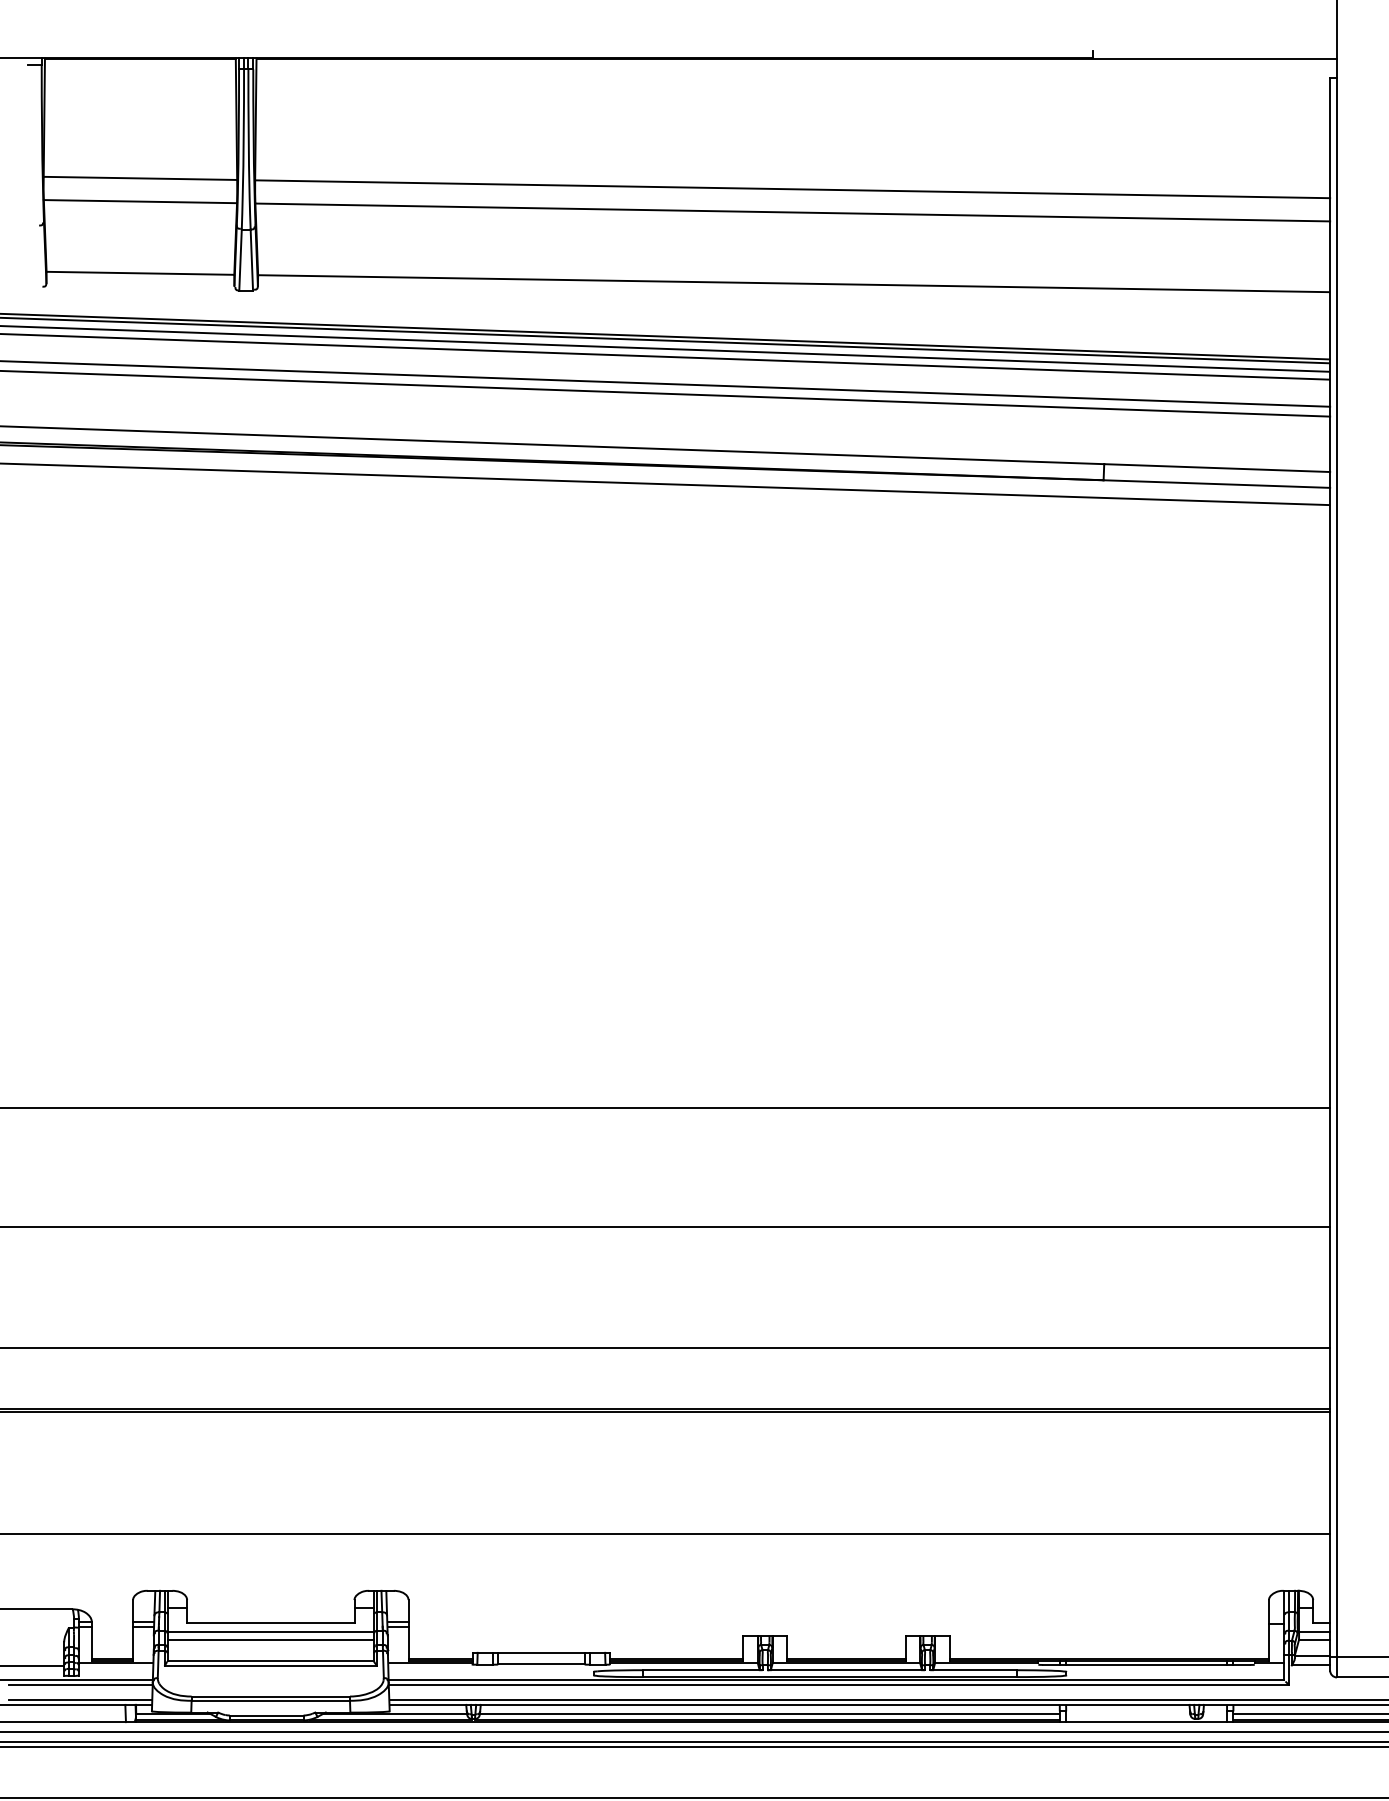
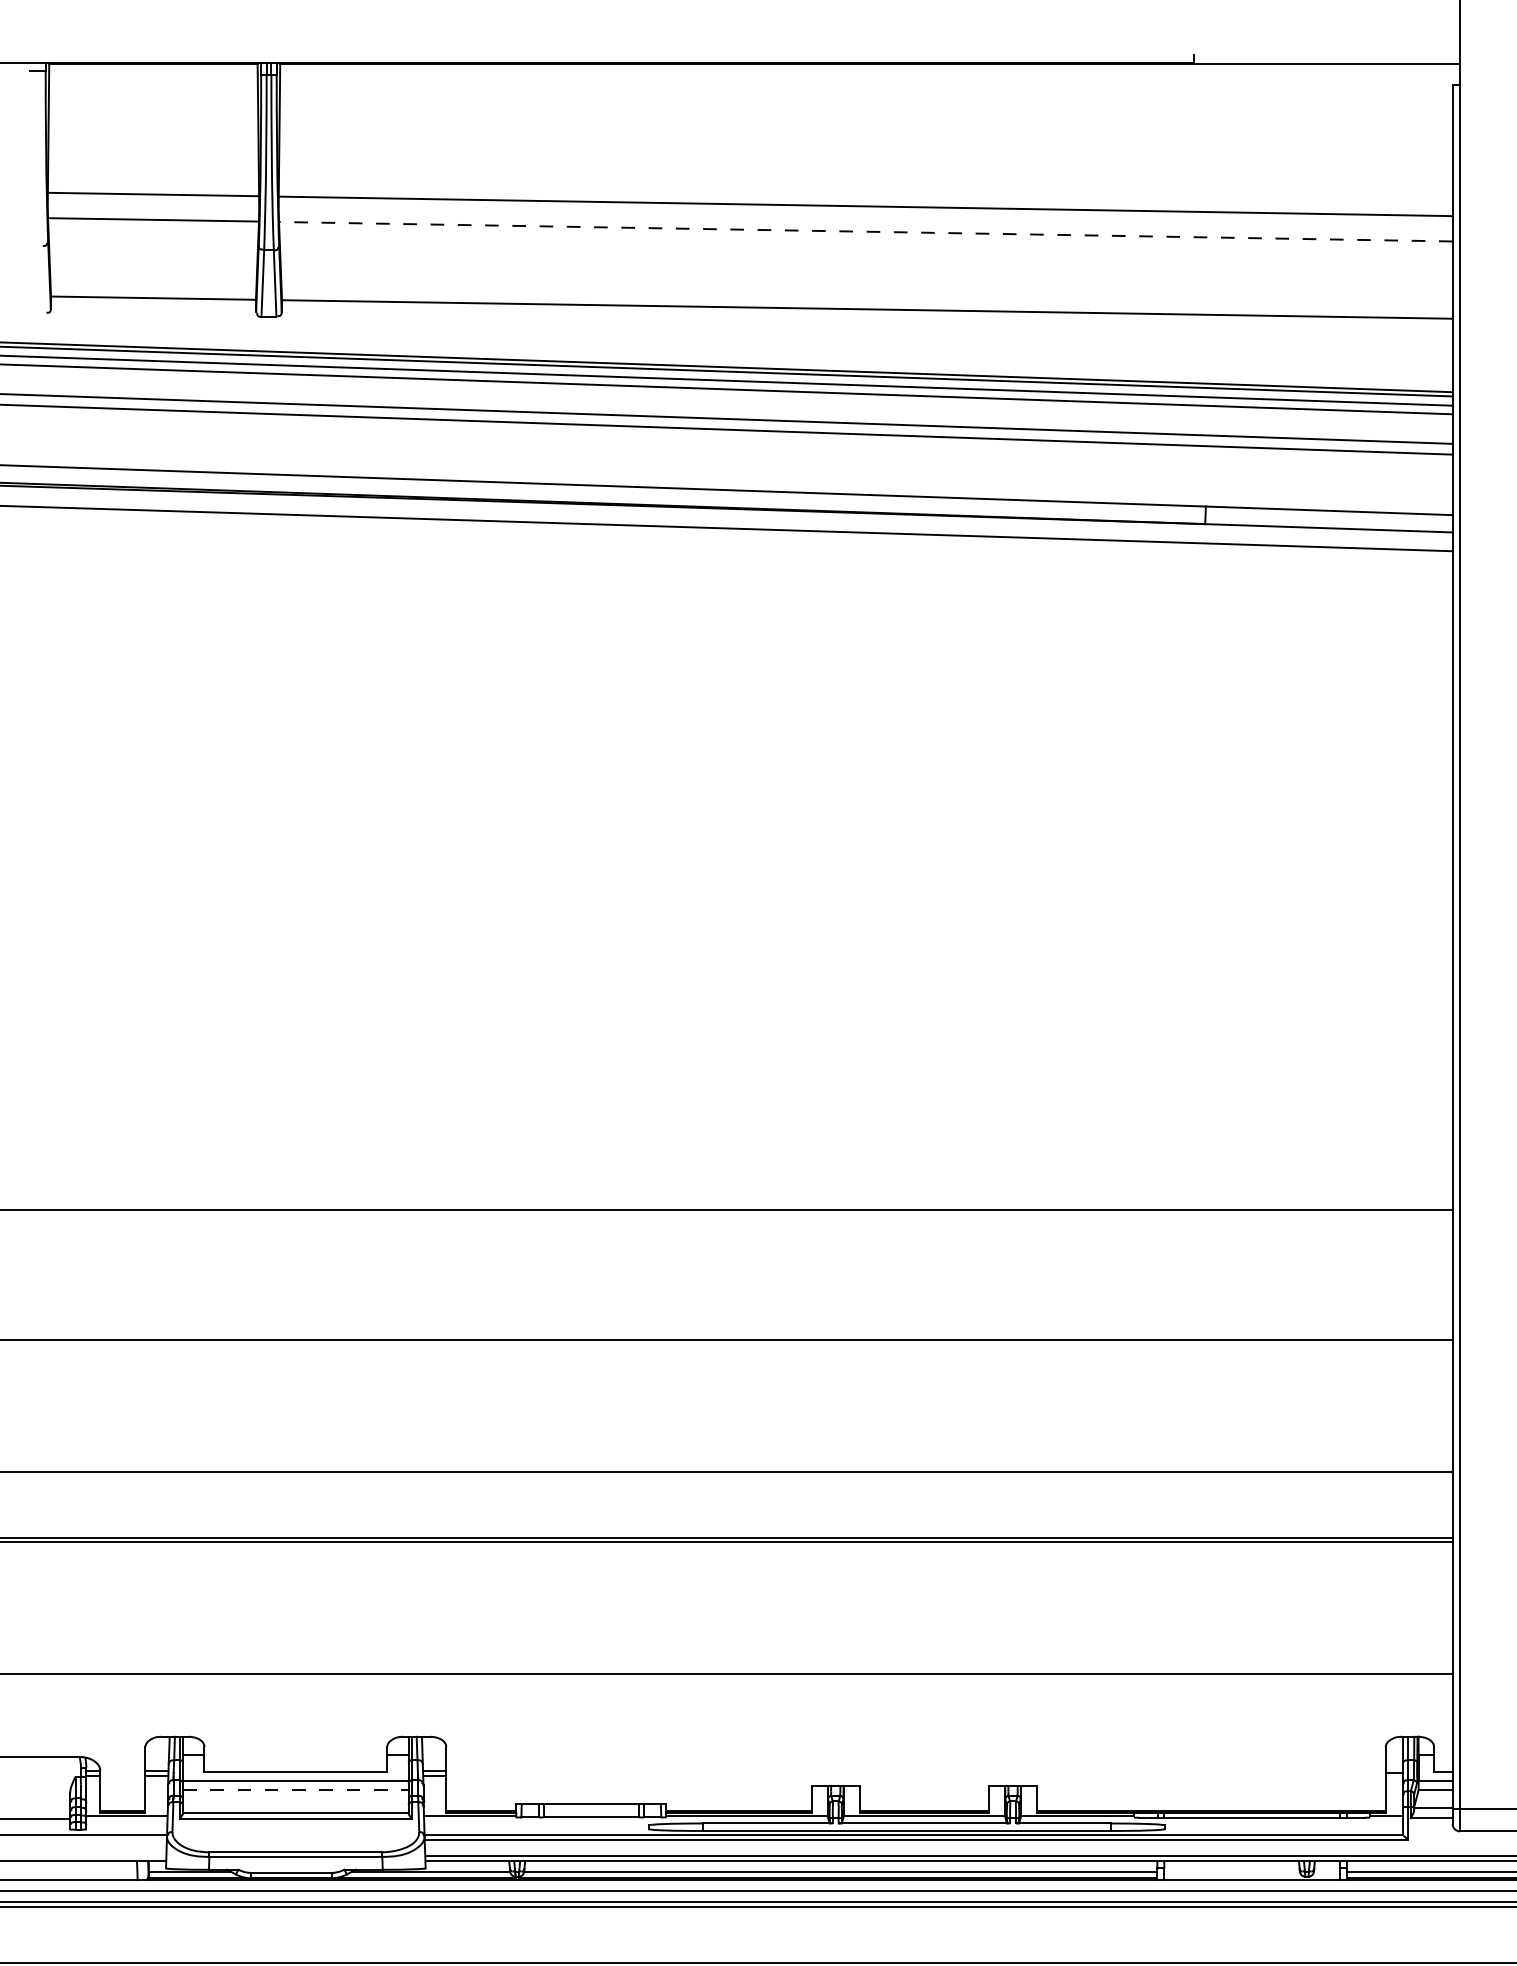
line: (792, 212) -> (865, 231), solid -> dashed
line: (270, 1640) -> (295, 1790), solid -> dashed
line: (79, 1684) -> (87, 1839), removed
line: (79, 1700) -> (87, 1856), removed

